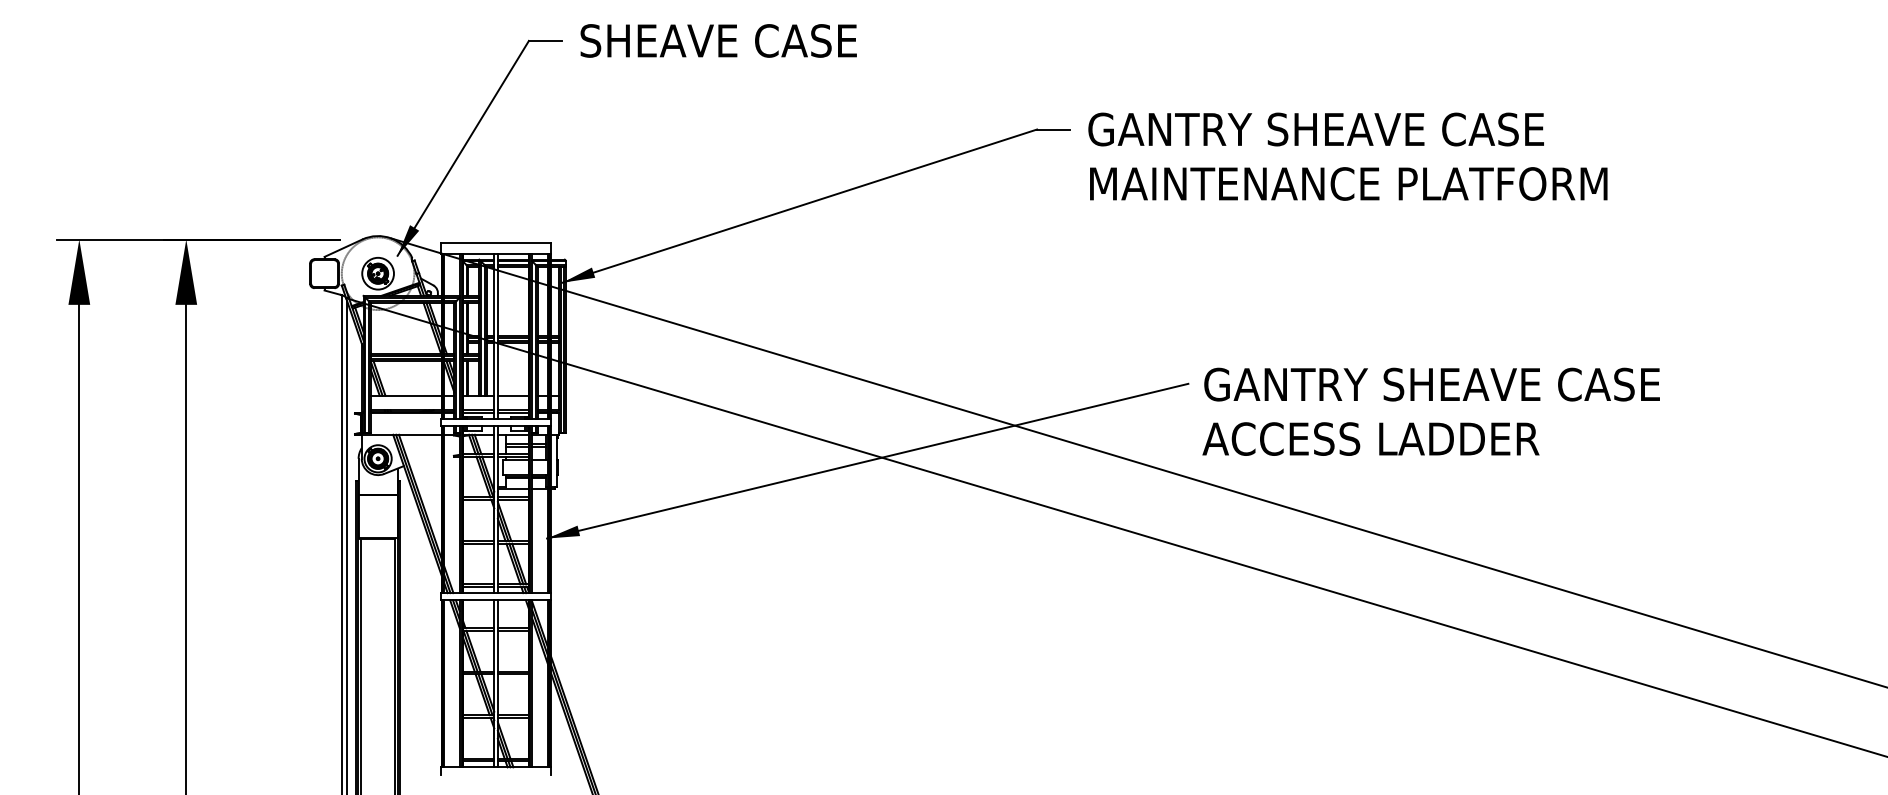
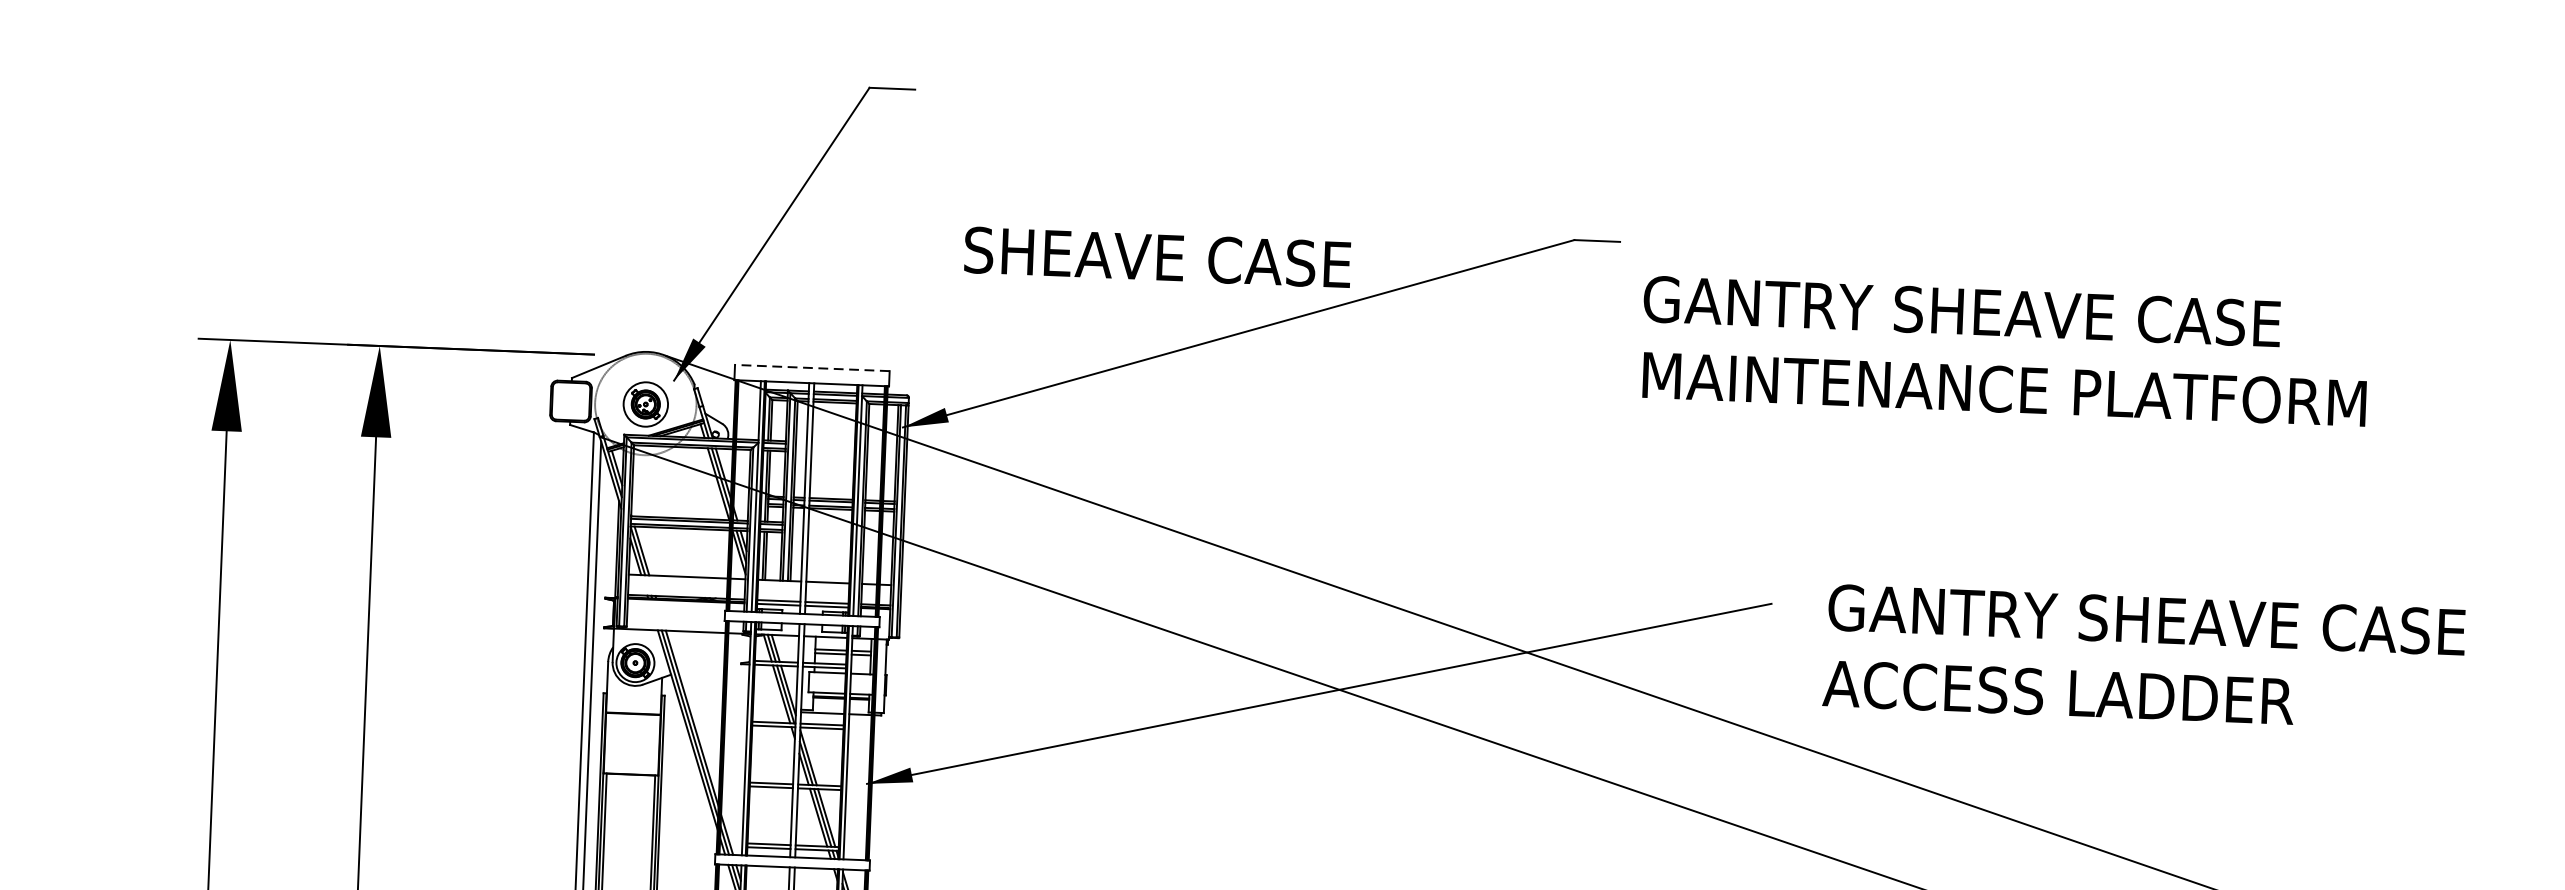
text: (718, 40) -> (1157, 256), moved
text: (1347, 156) -> (2004, 351), moved
line: (495, 242) -> (811, 367), solid -> dashed
text: (1430, 411) -> (2143, 657), moved

